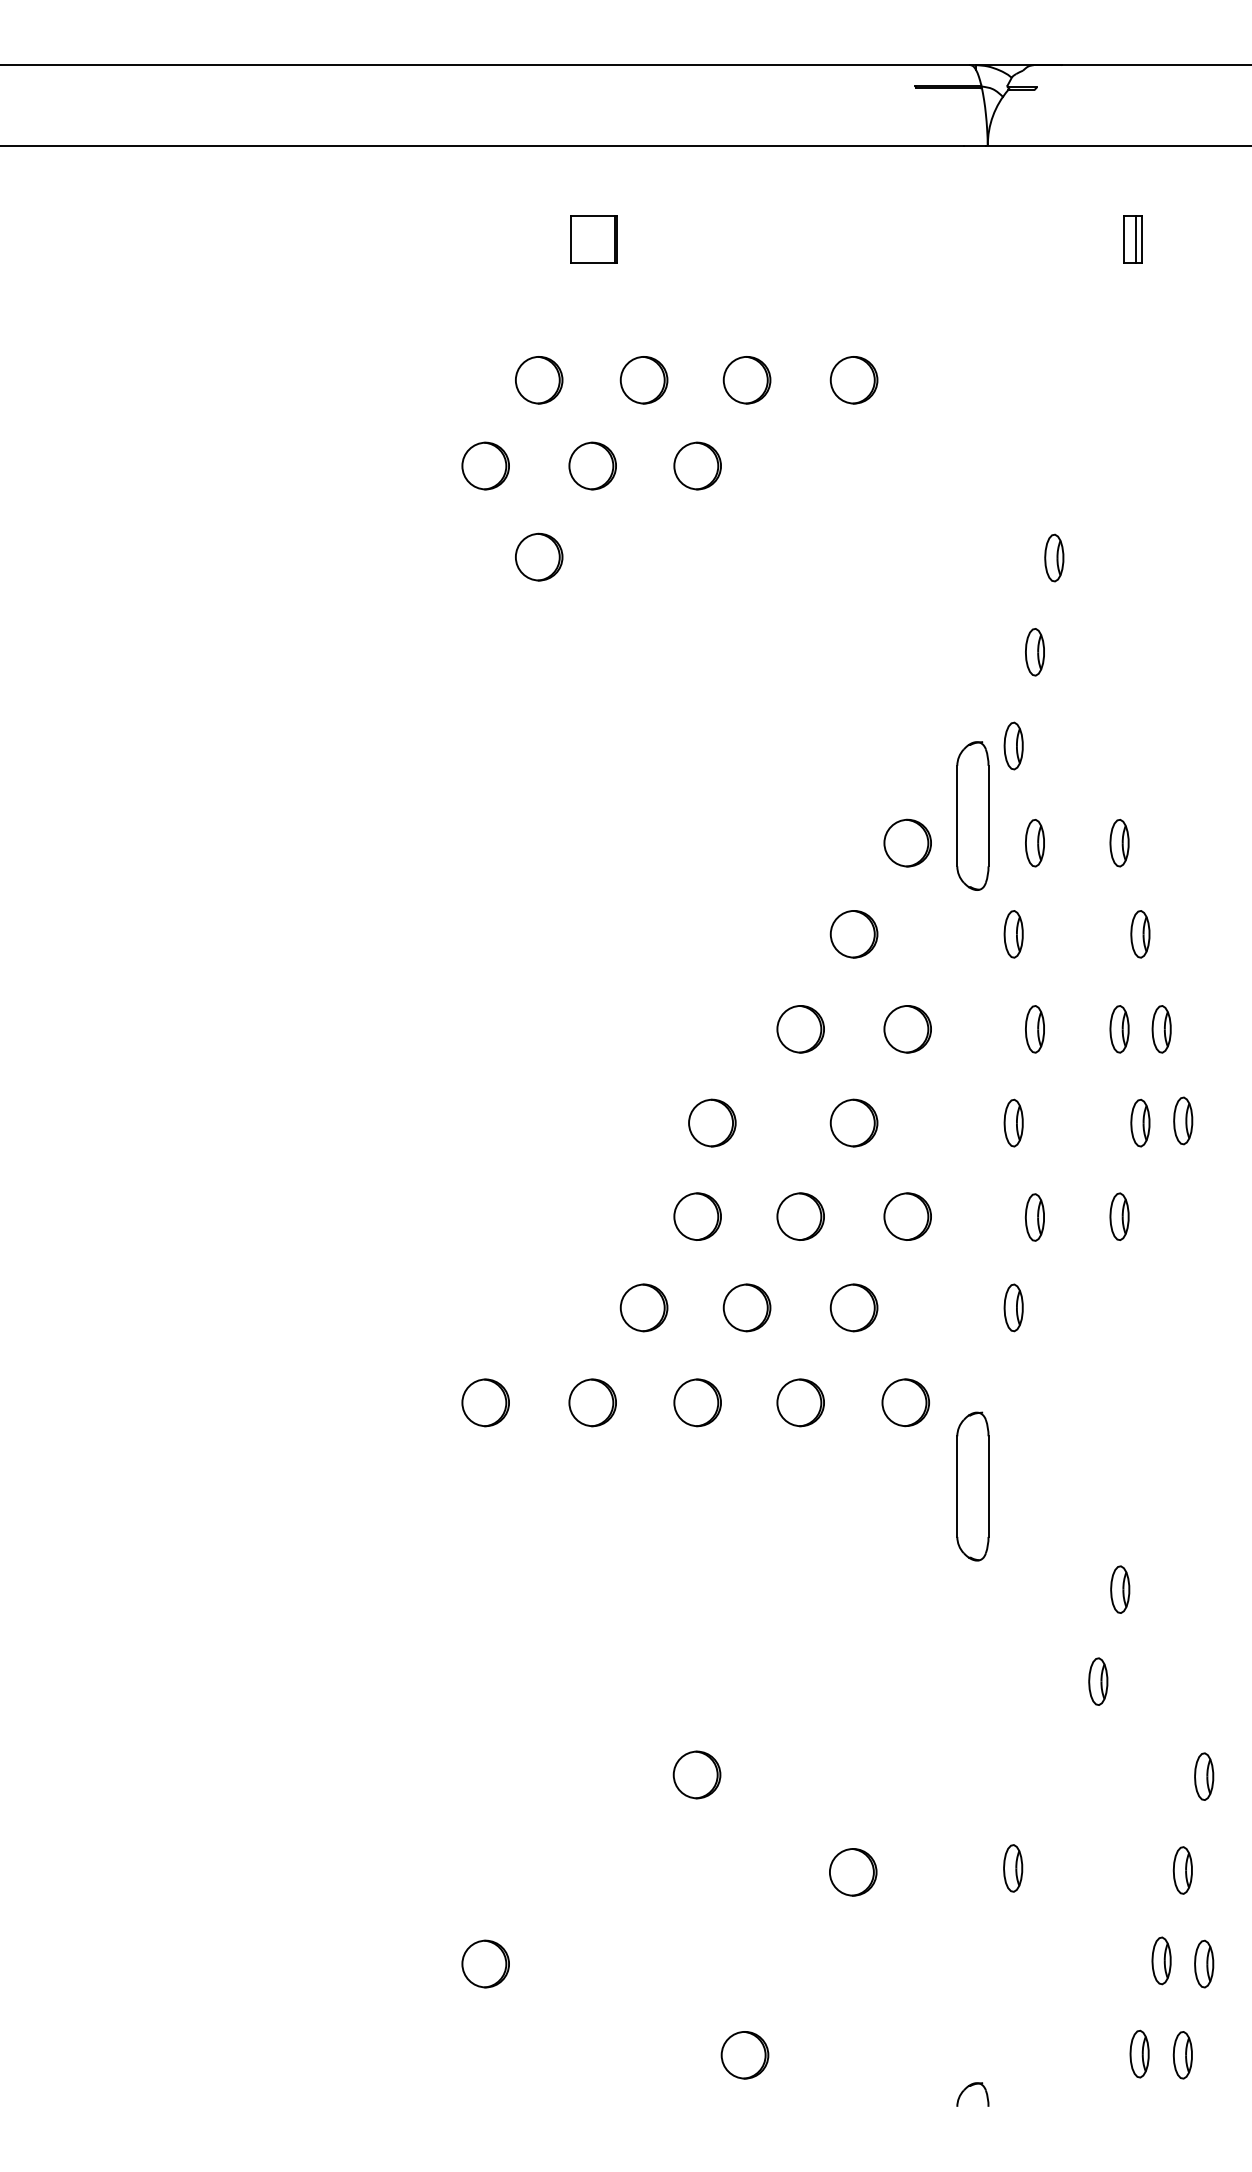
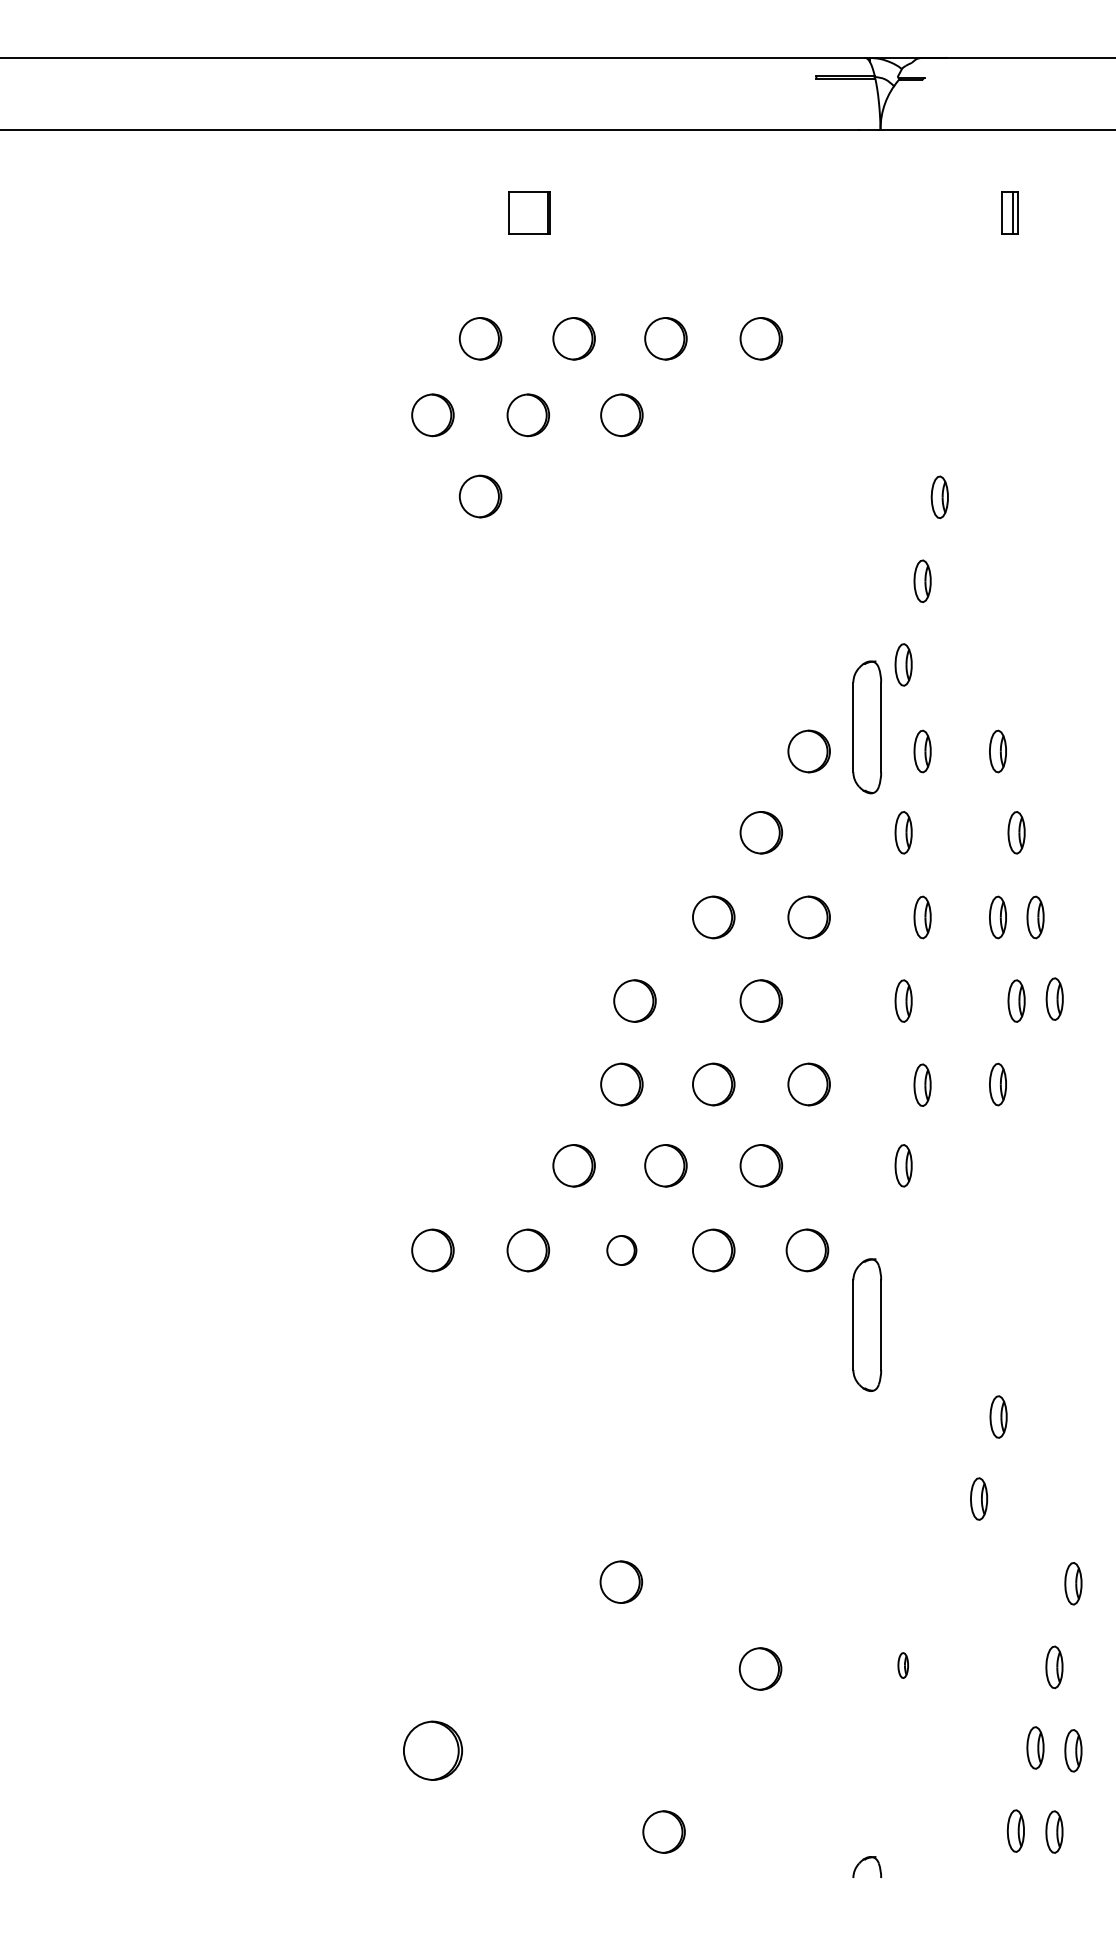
part: (697, 1402) -> (621, 1250), size x0.7
part: (1013, 1868) -> (903, 1665), size x0.6
part: (485, 1963) -> (432, 1750), size x1.4

